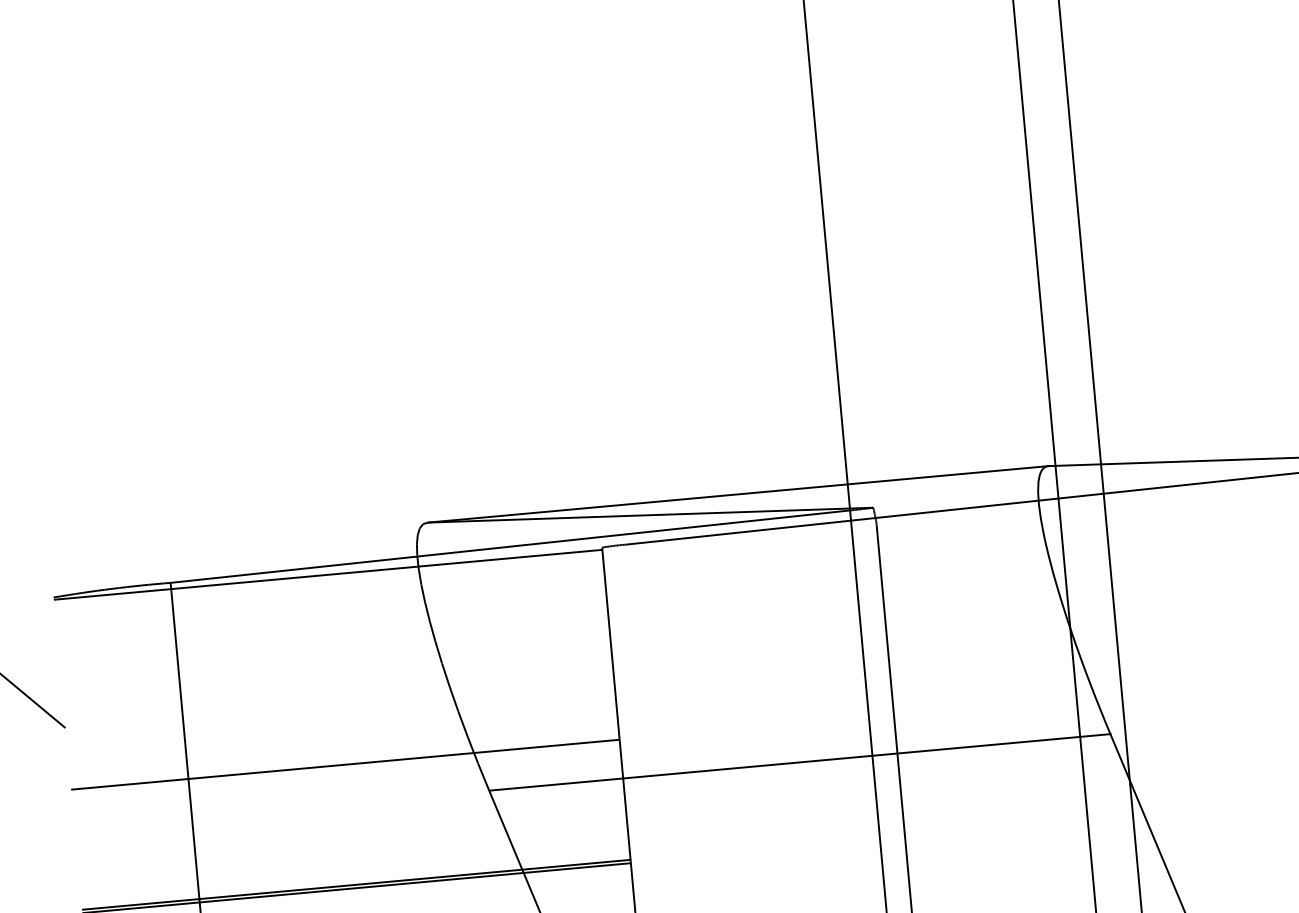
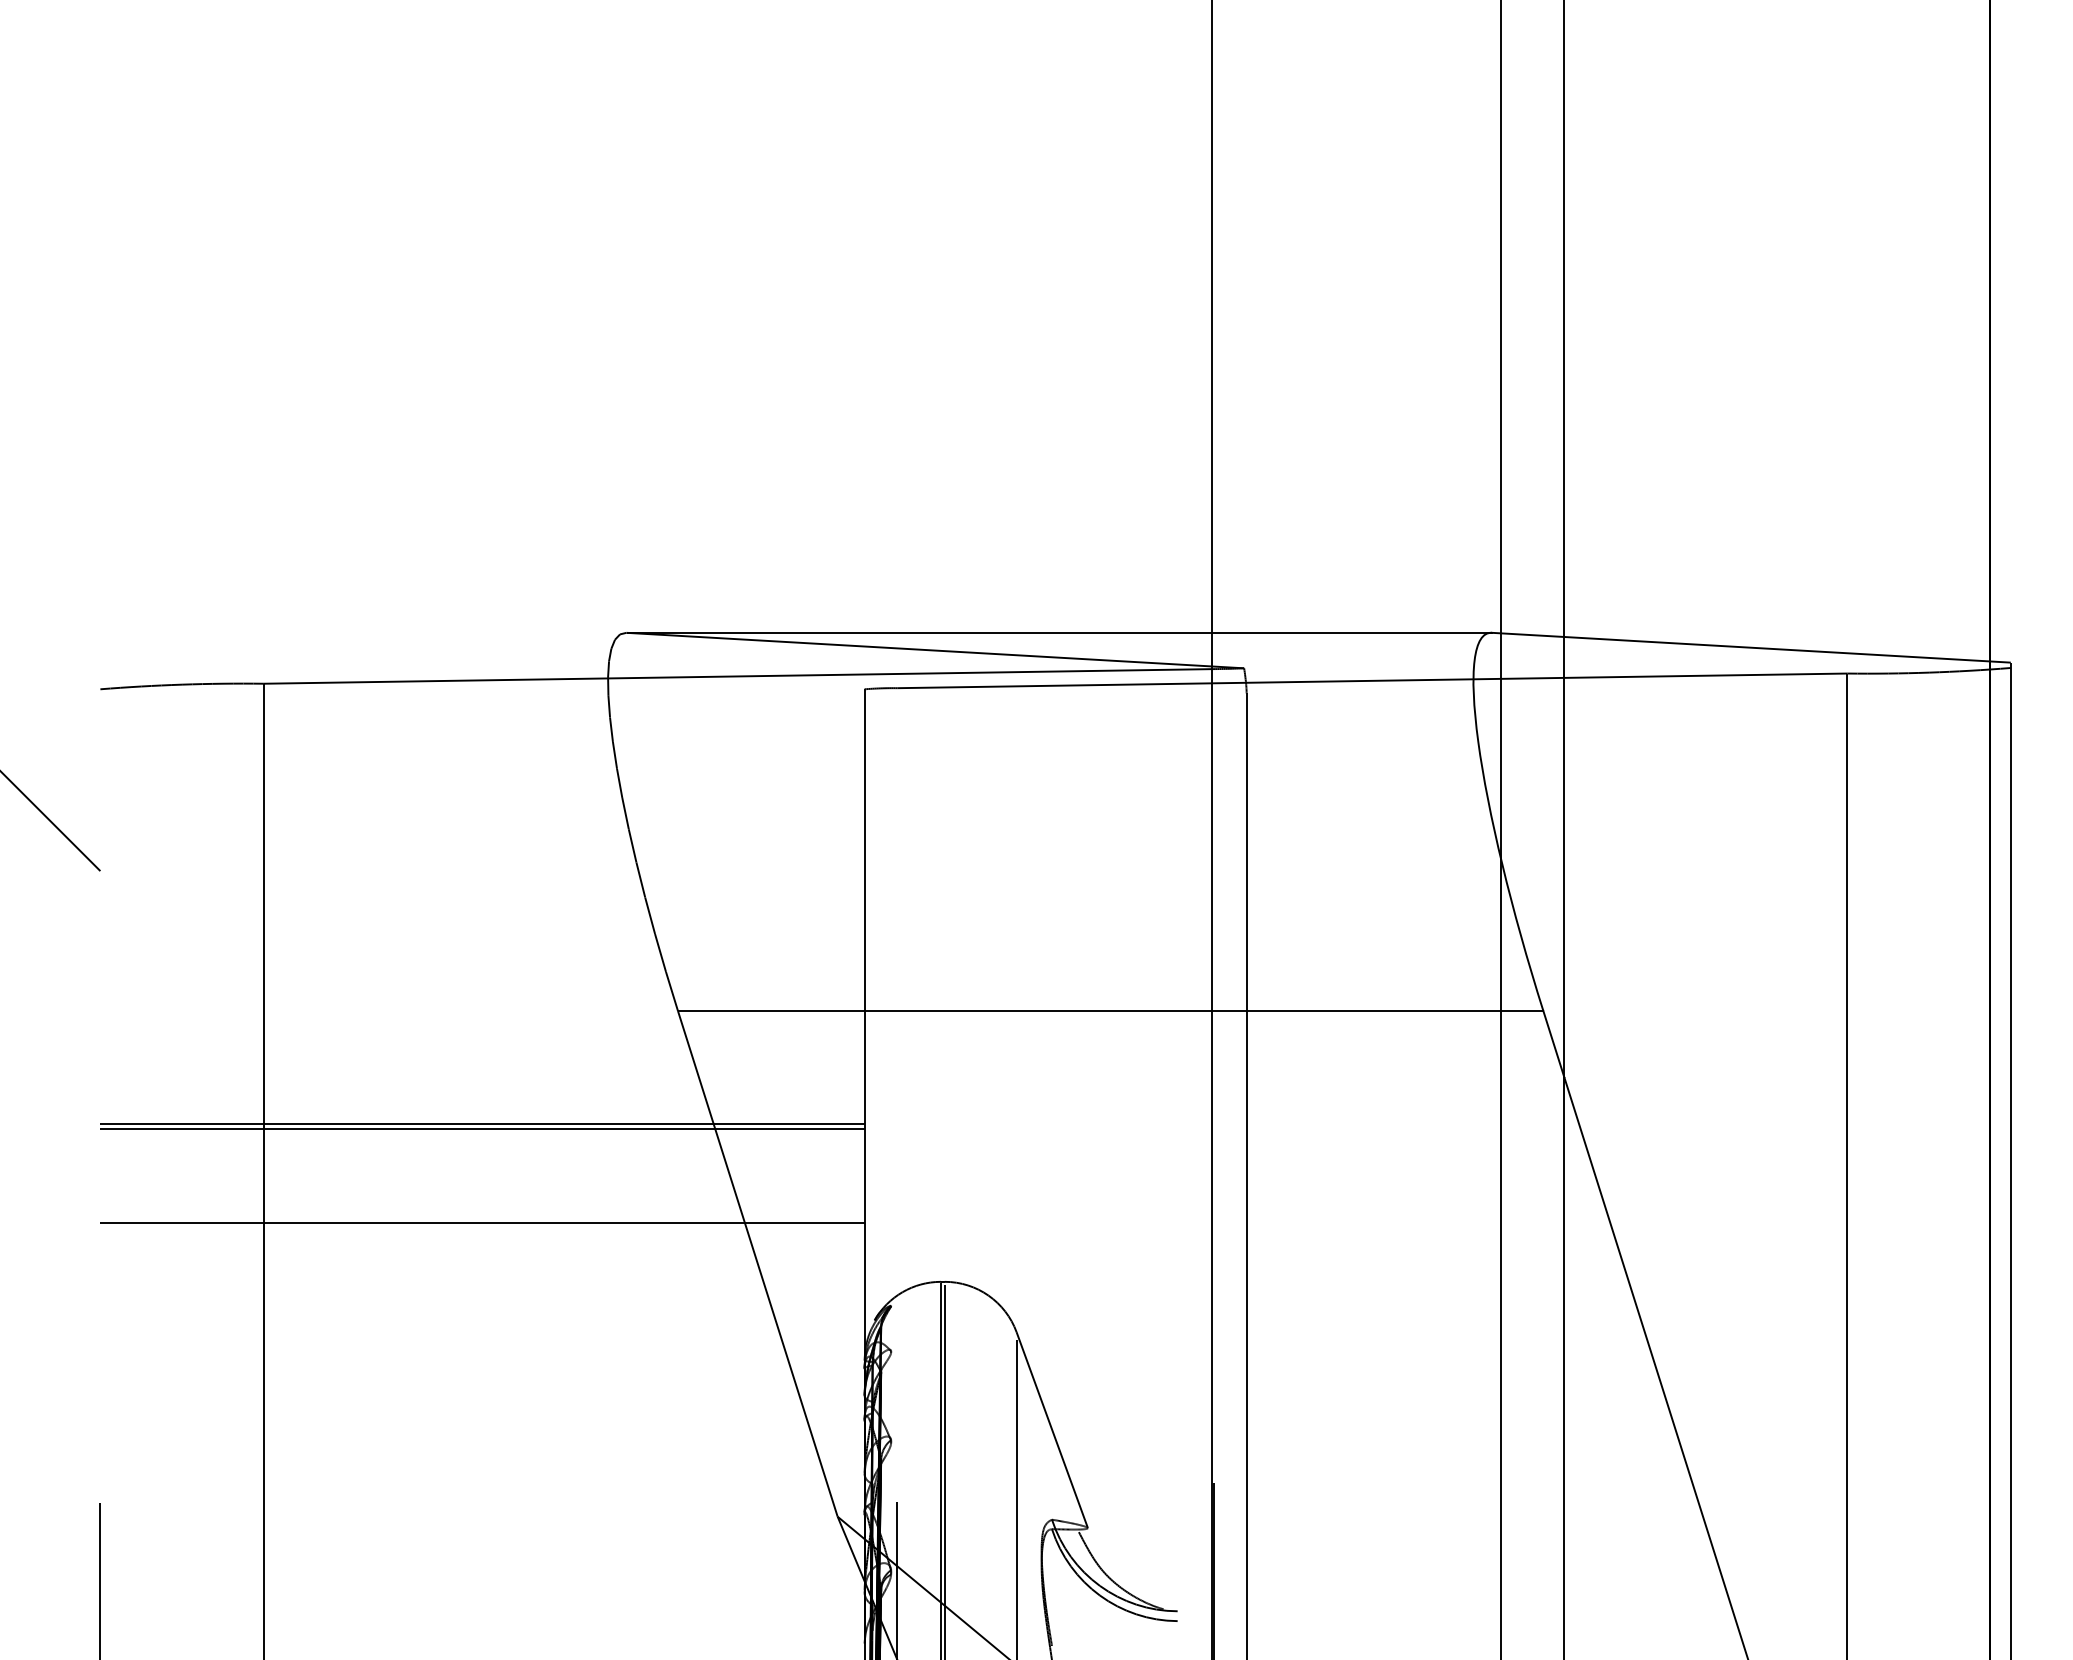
line: (328, 574) -> (482, 692), removed
line: (345, 764) -> (482, 956), removed

